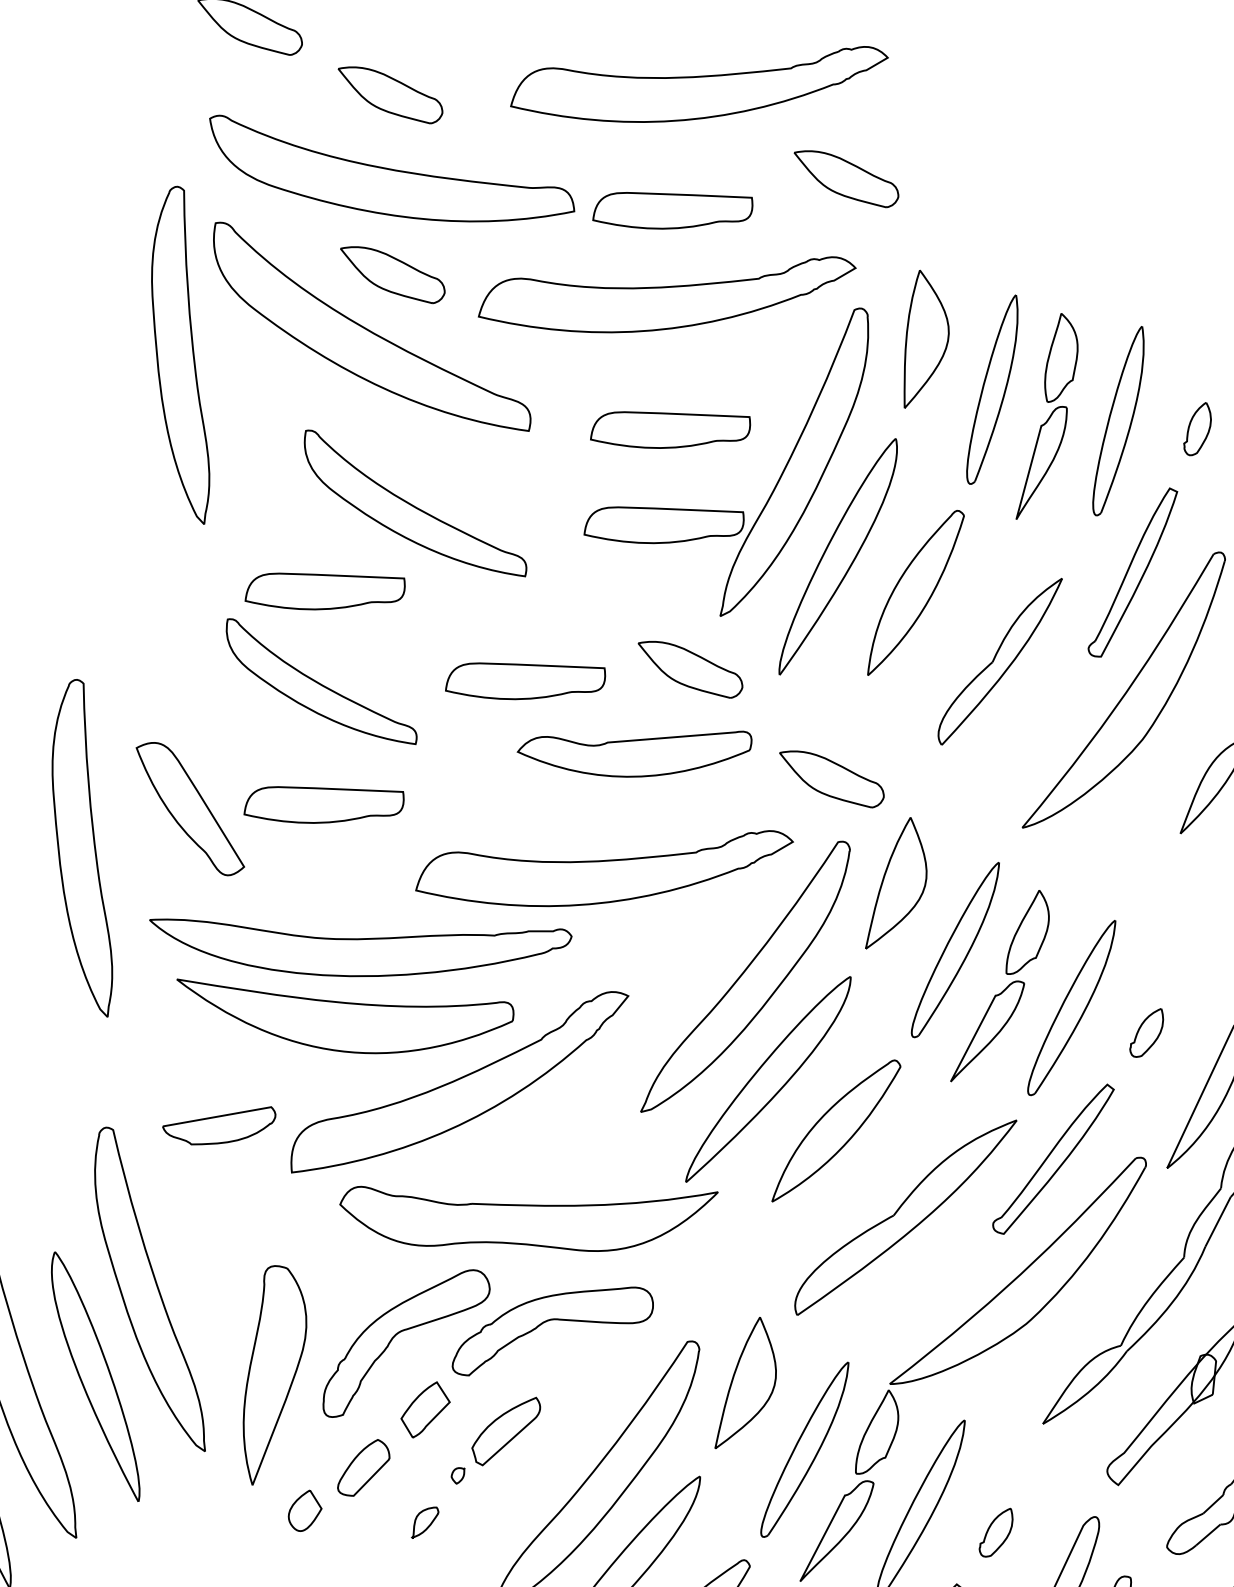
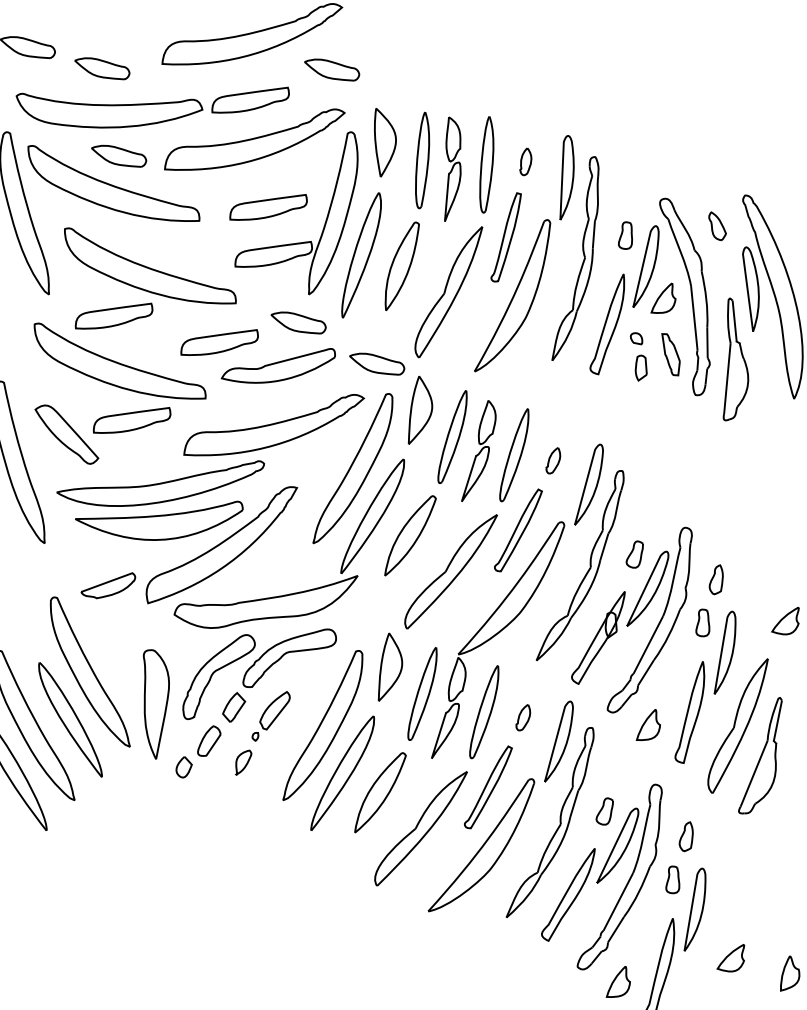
part: (416, 502) -> (150, 265), size x1.43
part: (998, 661) -> (448, 292), size x1.43
part: (320, 680) -> (119, 360), size x1.67
part: (424, 1522) -> (243, 762), size x1.43

